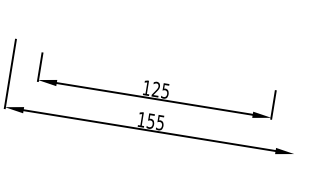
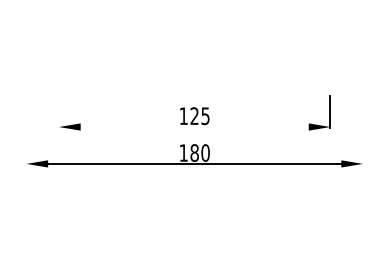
line: (39, 67) -> (58, 112), removed
line: (10, 74) -> (26, 125), removed
line: (154, 99) -> (194, 127), removed
text: (155, 121) -> (199, 152), 155 -> 180

